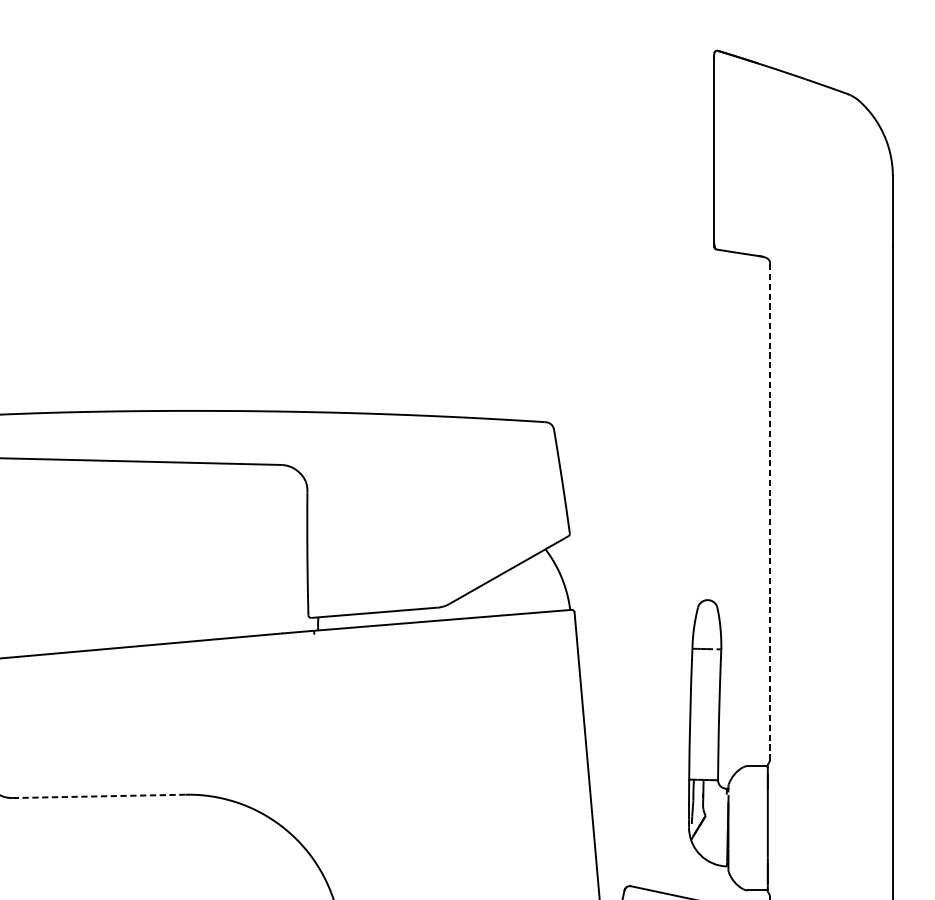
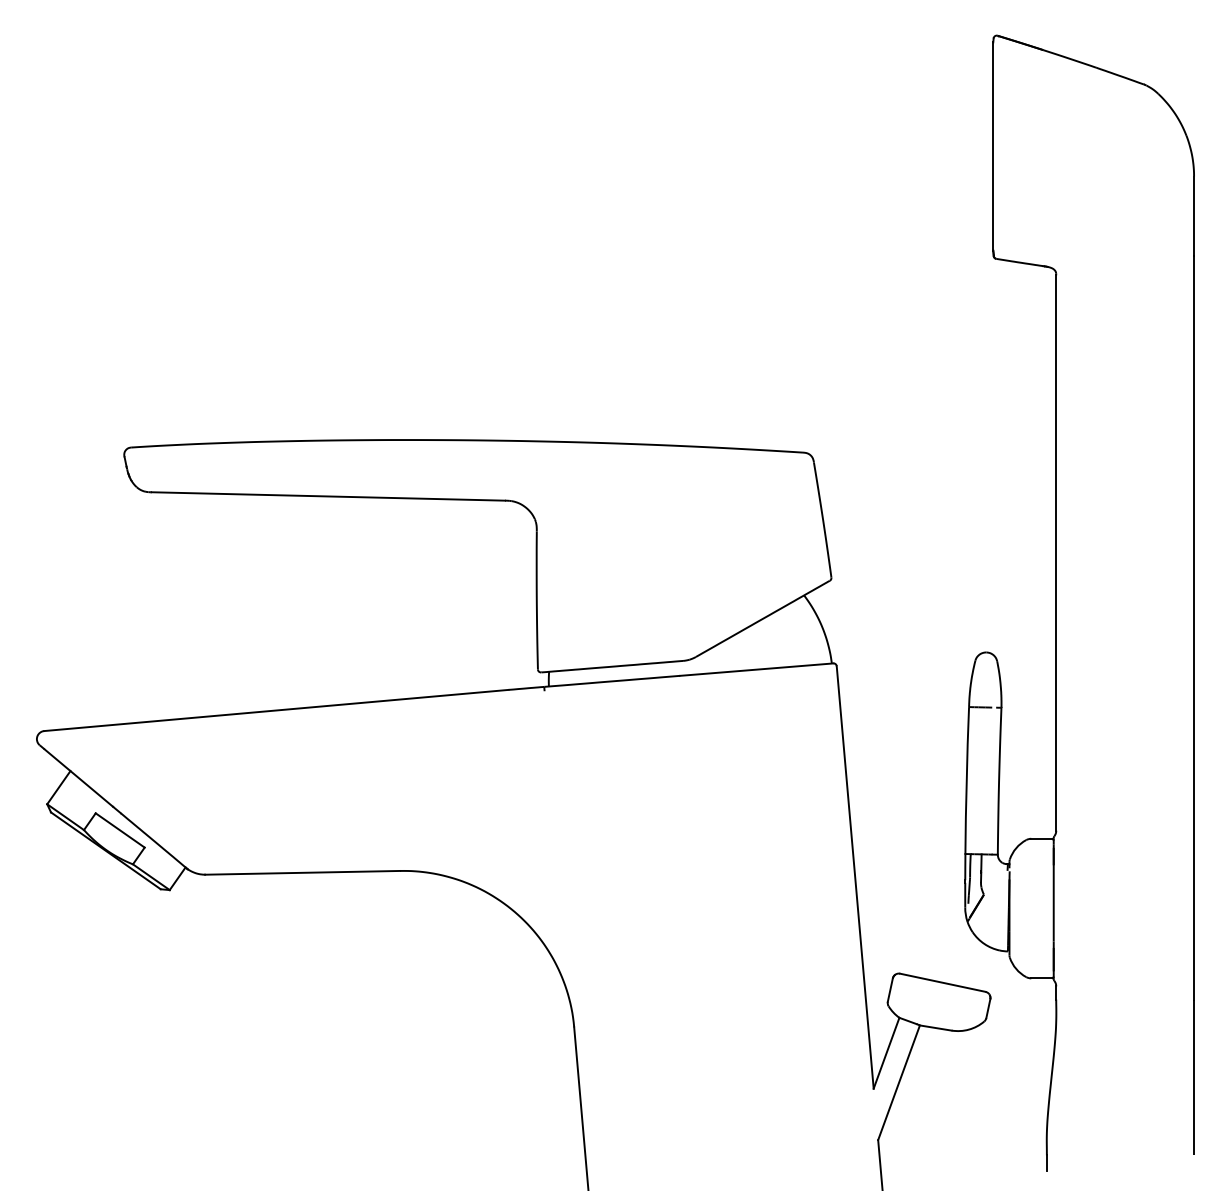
line: (770, 511) -> (1056, 553), dashed -> solid
line: (99, 796) -> (303, 872), dashed -> solid

